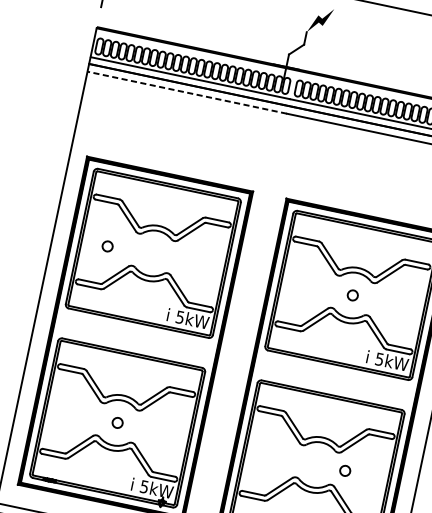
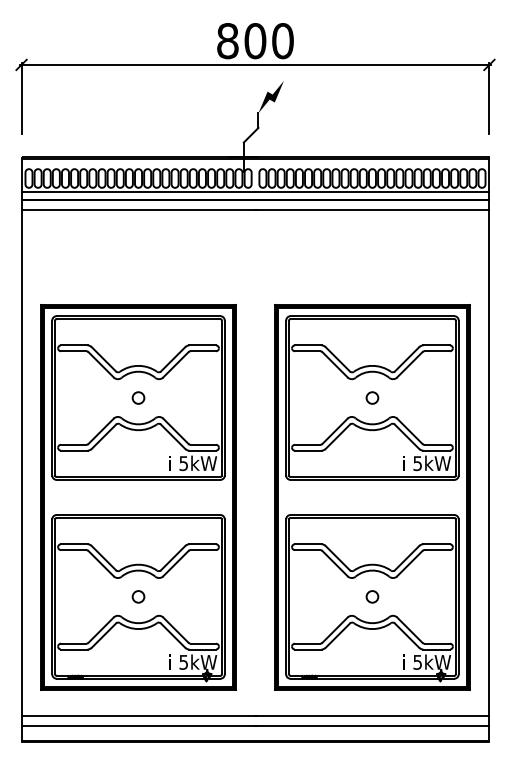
line: (187, 92) -> (138, 209), dashed -> solid
circle: (107, 245) -> (138, 397), moved
circle: (345, 470) -> (372, 596), moved

